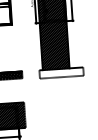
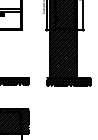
hatch: (61, 72) -> (68, 81), added

